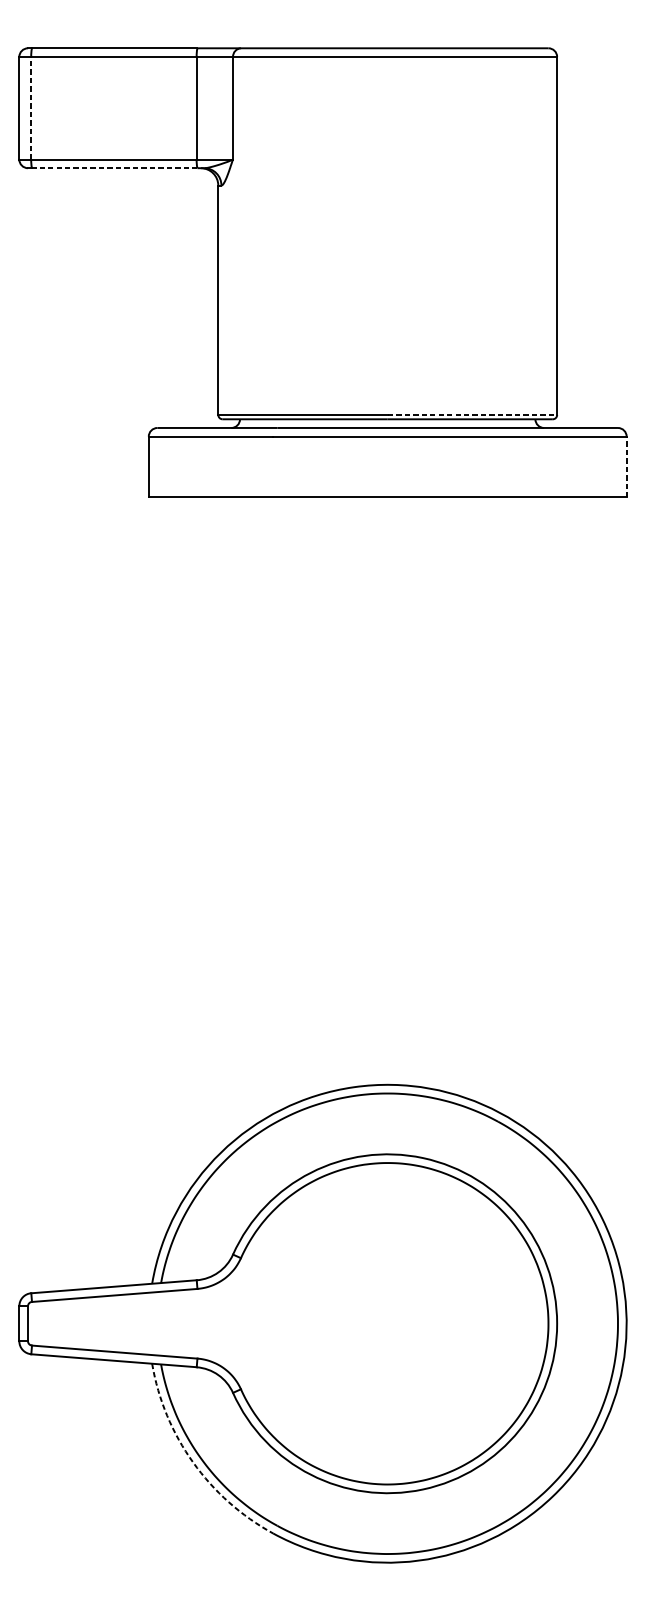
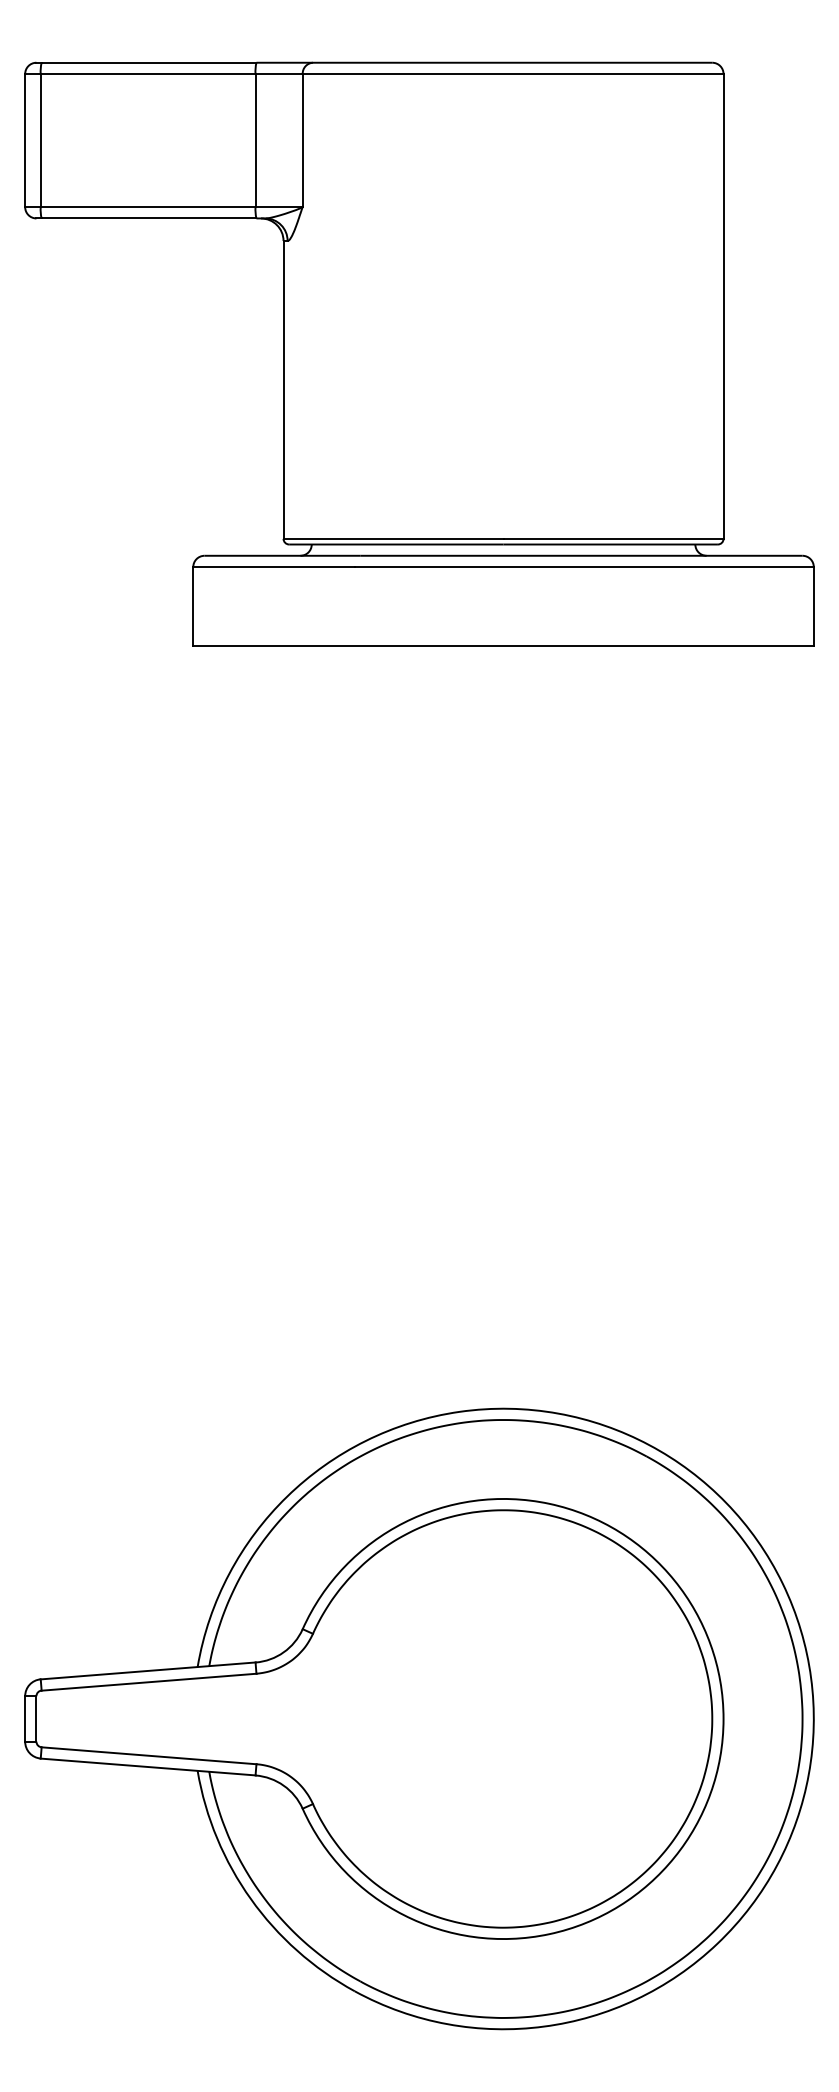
line: (31, 108) -> (40, 140), dashed -> solid
line: (114, 168) -> (148, 218), dashed -> solid
line: (473, 414) -> (614, 538), dashed -> solid
line: (626, 467) -> (813, 606), dashed -> solid
arc: (192, 1462) -> (250, 1899), dashed -> solid

